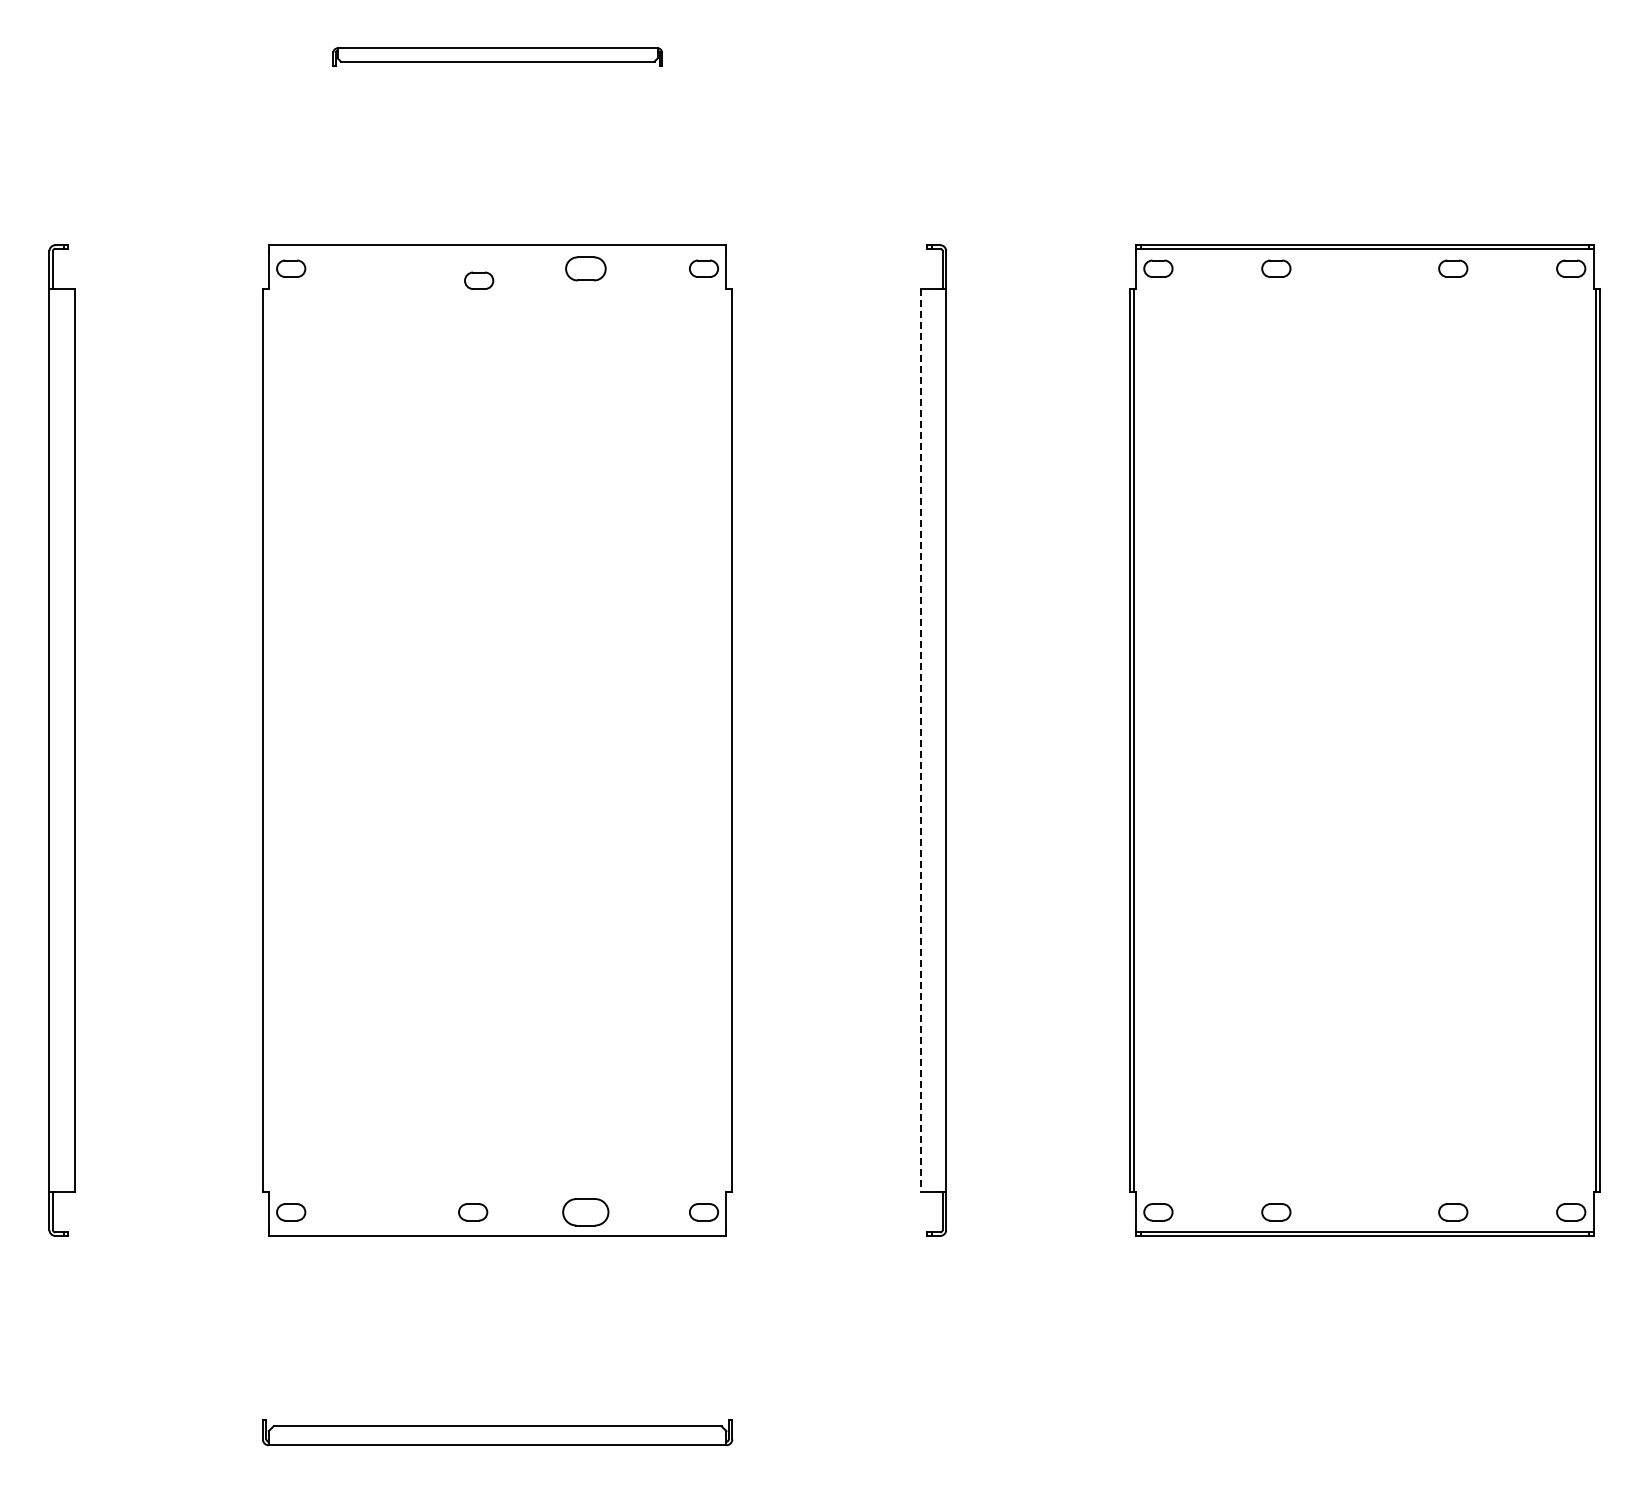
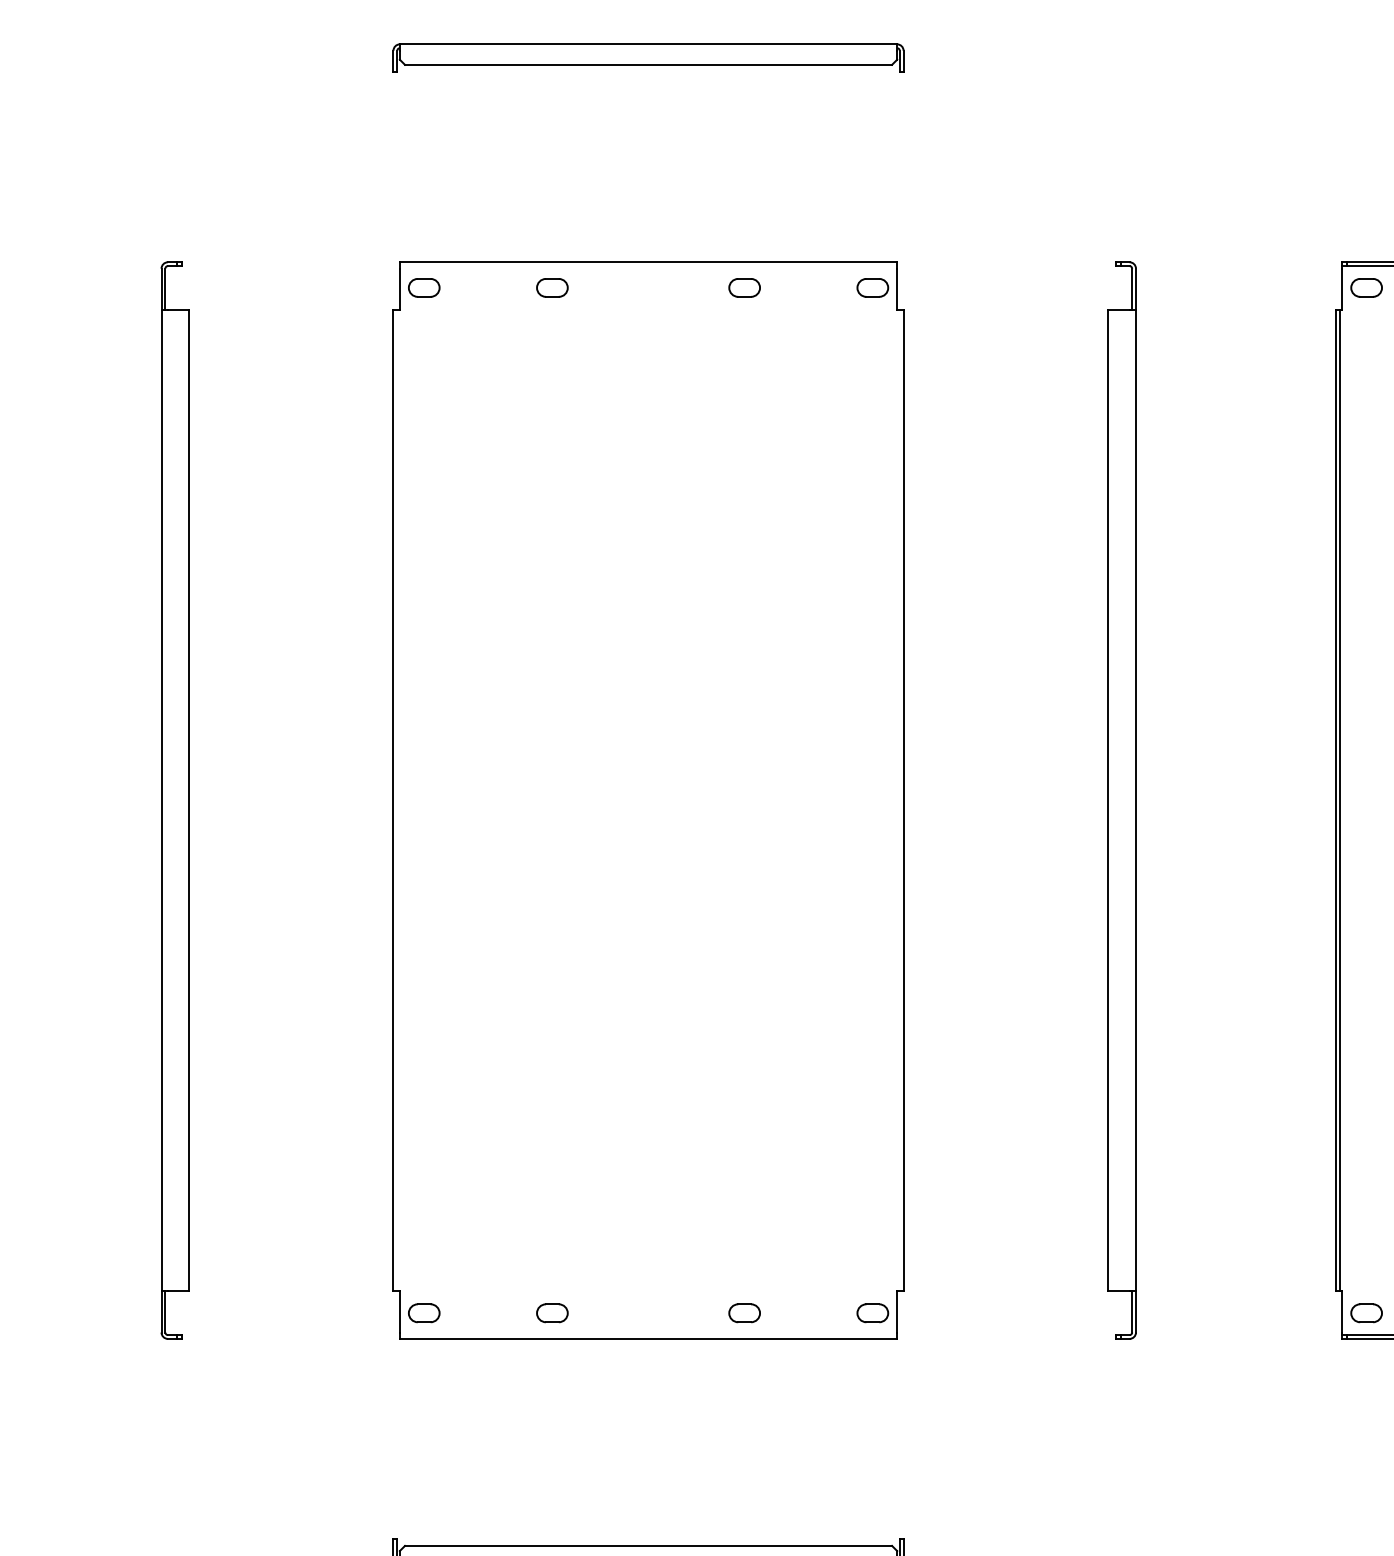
part: (497, 56) -> (648, 57), size x1.43
part: (586, 268) -> (745, 287), size x0.71
part: (479, 280) -> (552, 287), moved
line: (920, 740) -> (1108, 800), dashed -> solid
part: (473, 1212) -> (552, 1313), moved
part: (586, 1212) -> (745, 1313), size x0.62

